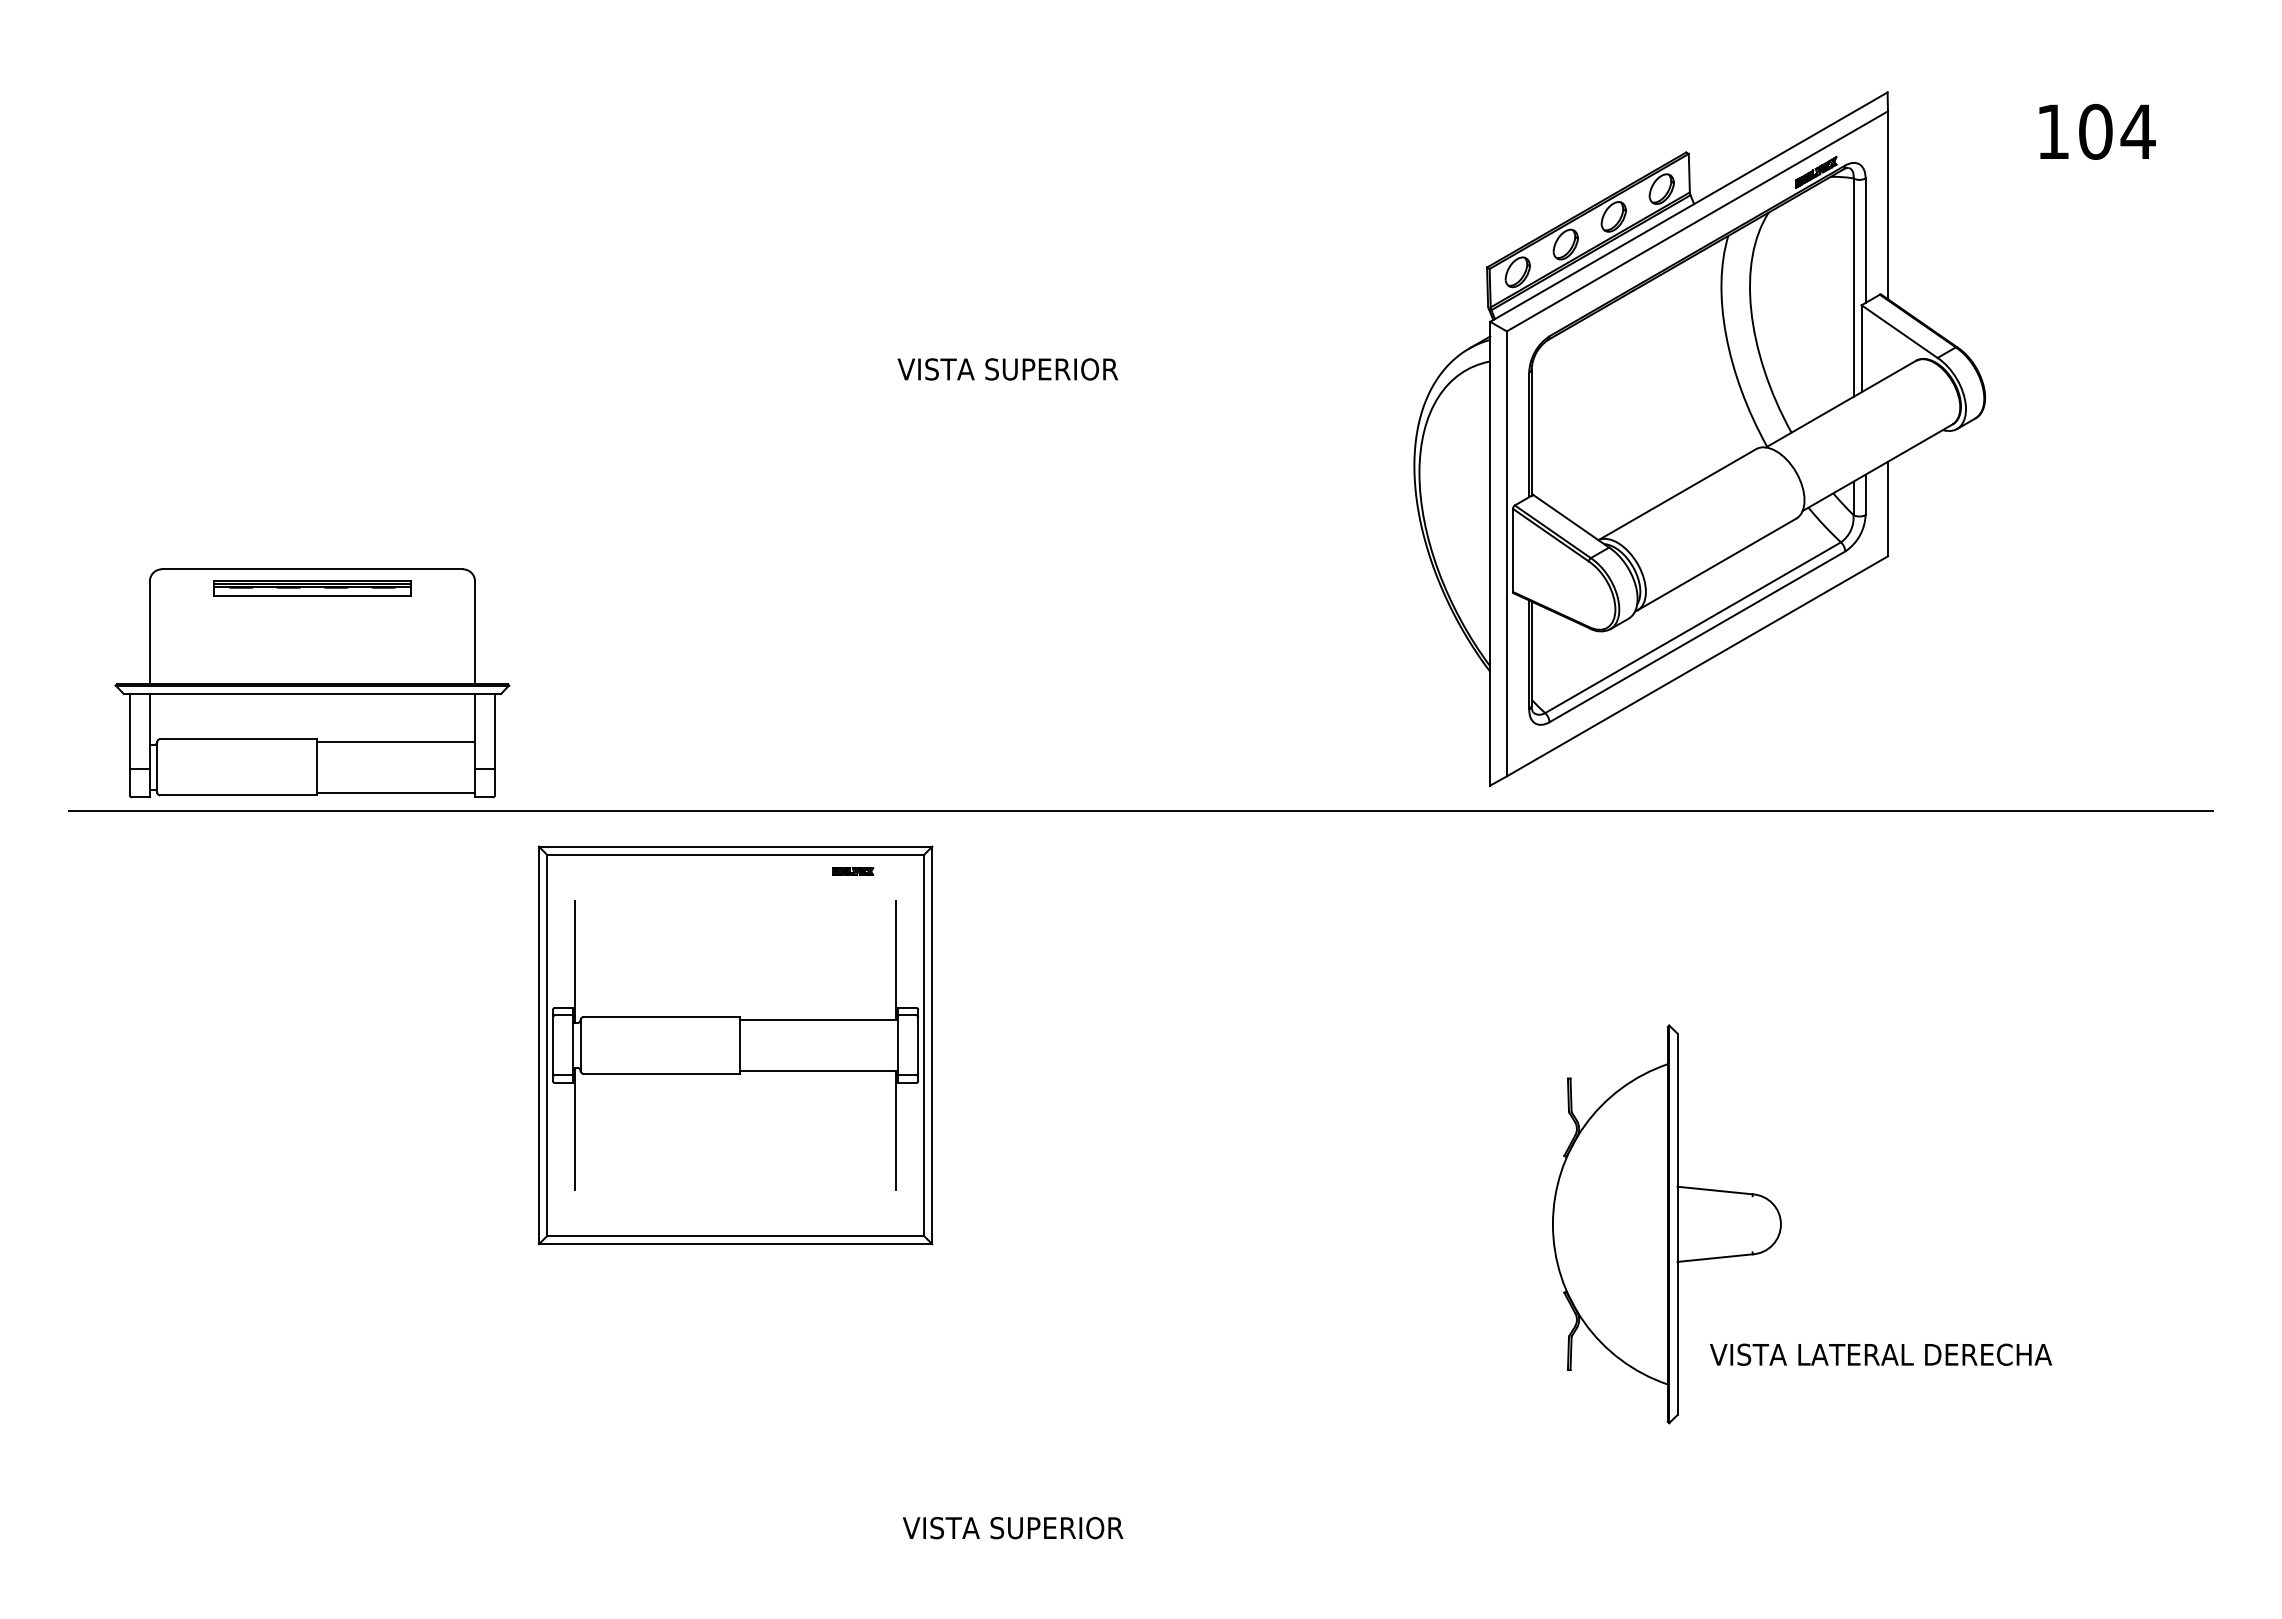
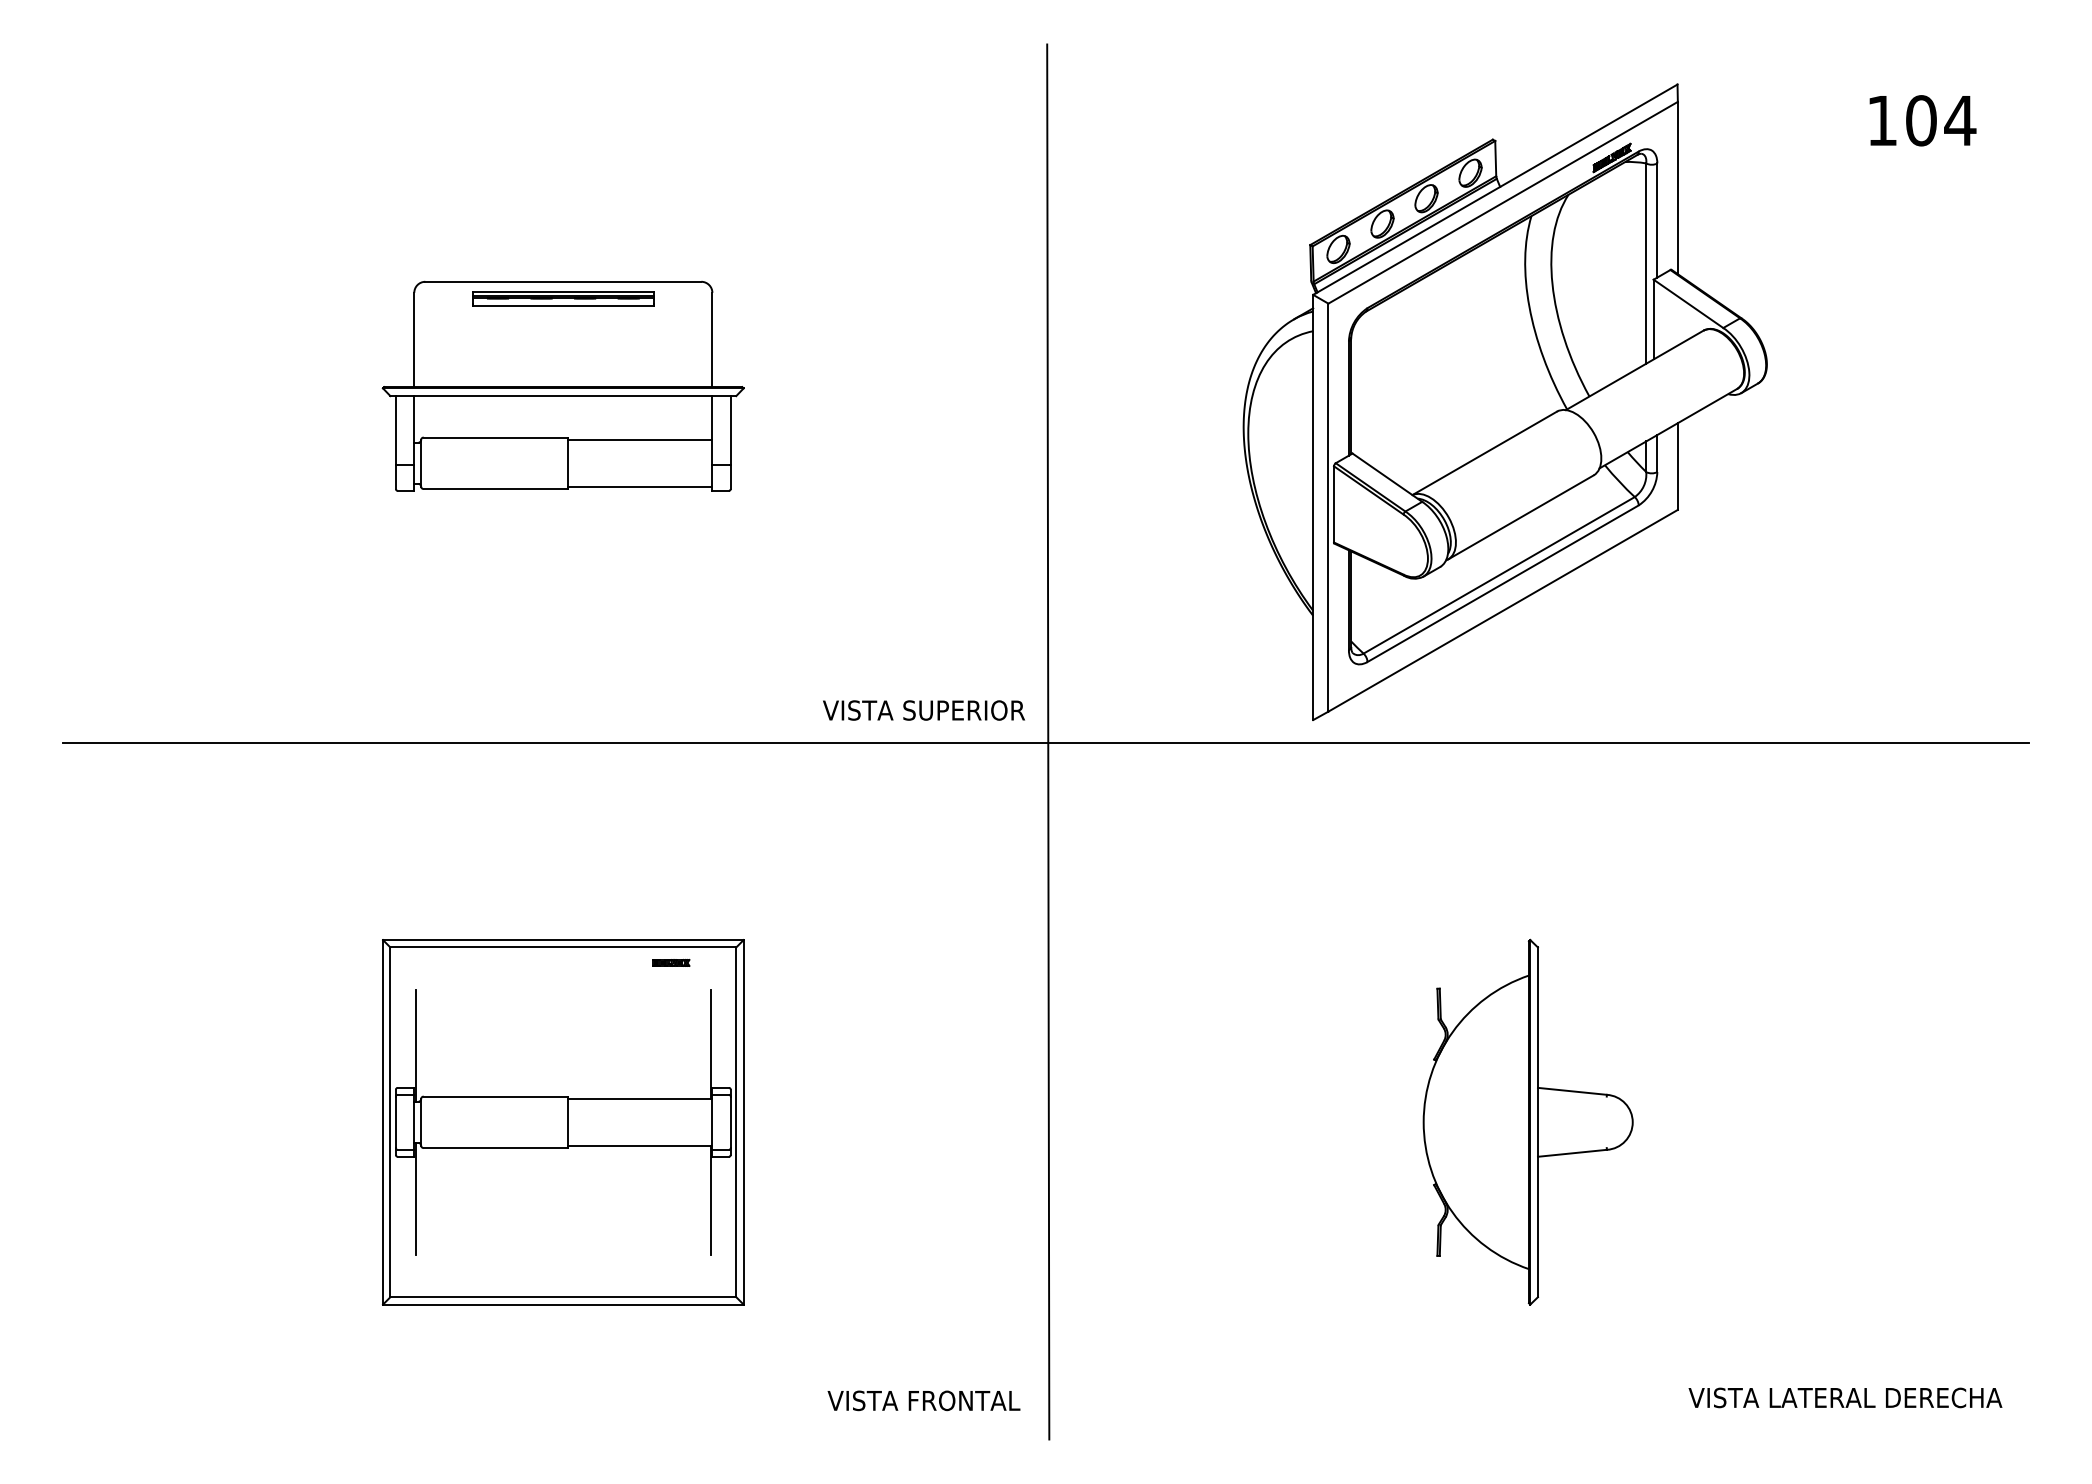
text: (1007, 369) -> (923, 710), moved
part: (1698, 438) -> (1504, 401), moved
part: (311, 682) -> (562, 385), moved
line: (1143, 808) -> (1048, 741), added
part: (735, 1045) -> (563, 1122), moved
text: (1881, 1354) -> (1845, 1397), moved
text: (1056, 1527) -> (968, 1400), VISTA SUPERIOR -> VISTA FRONTAL

